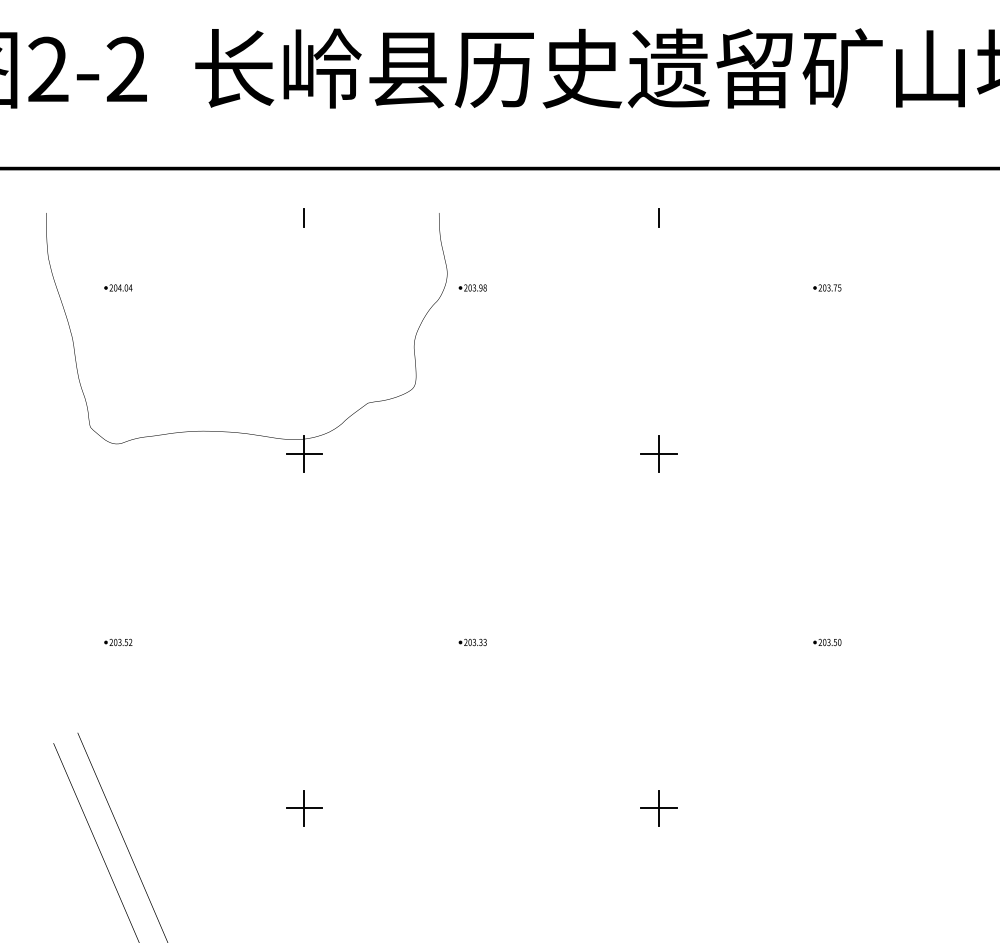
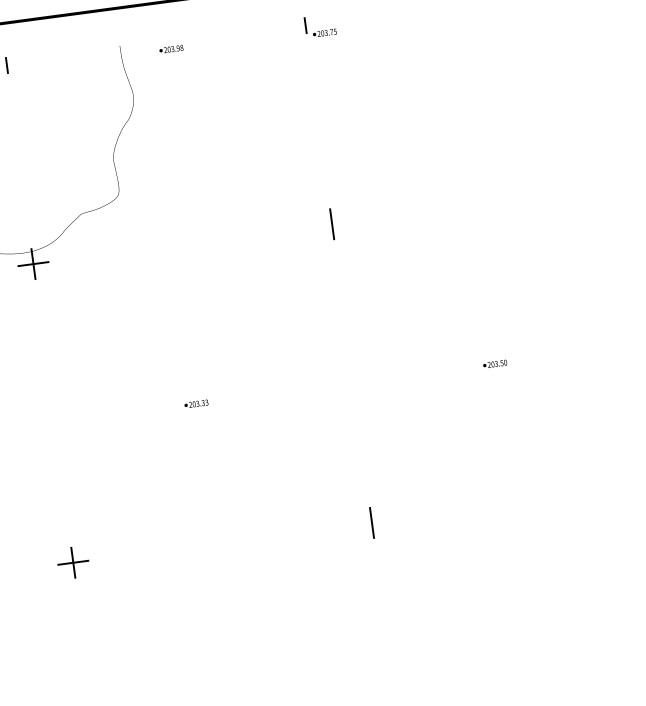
part: (472, 287) -> (171, 48), moved
part: (827, 287) -> (325, 32), moved
line: (658, 453) -> (331, 223), removed
line: (658, 808) -> (371, 523), removed

